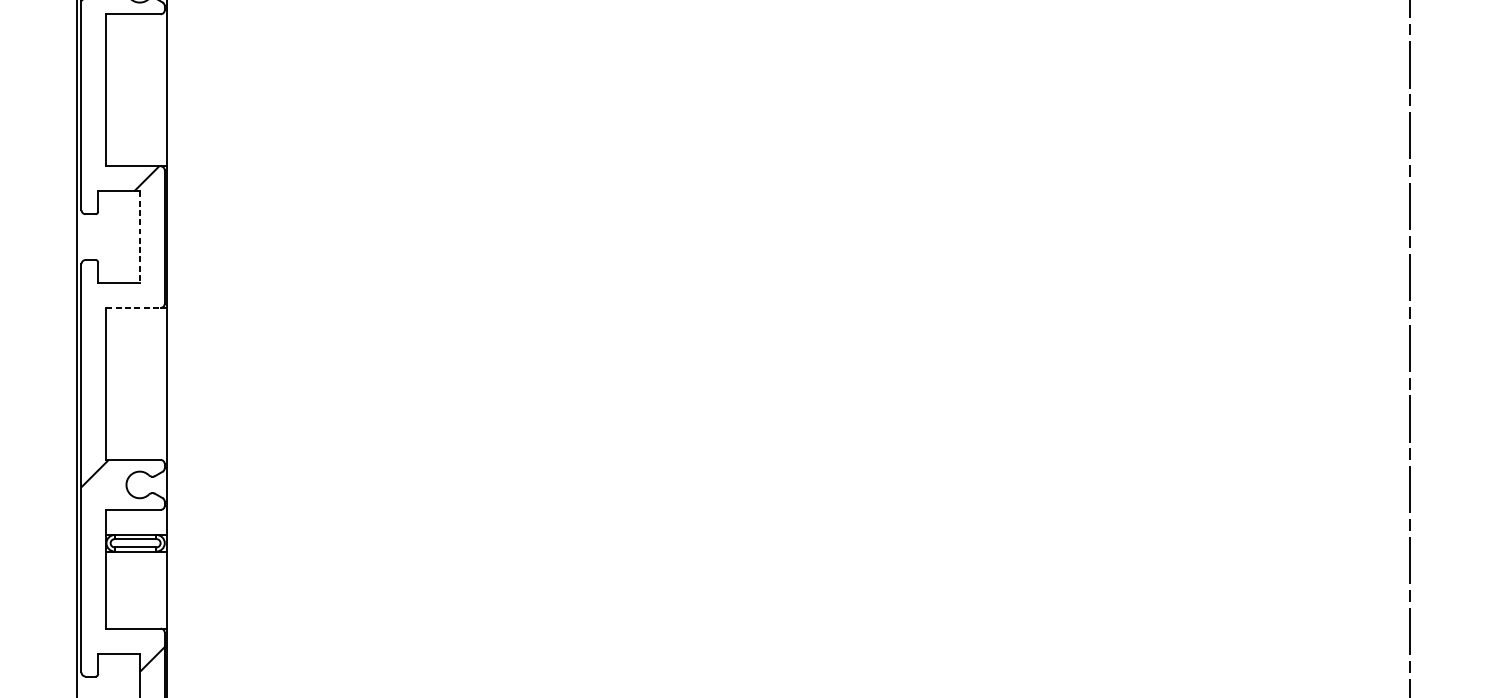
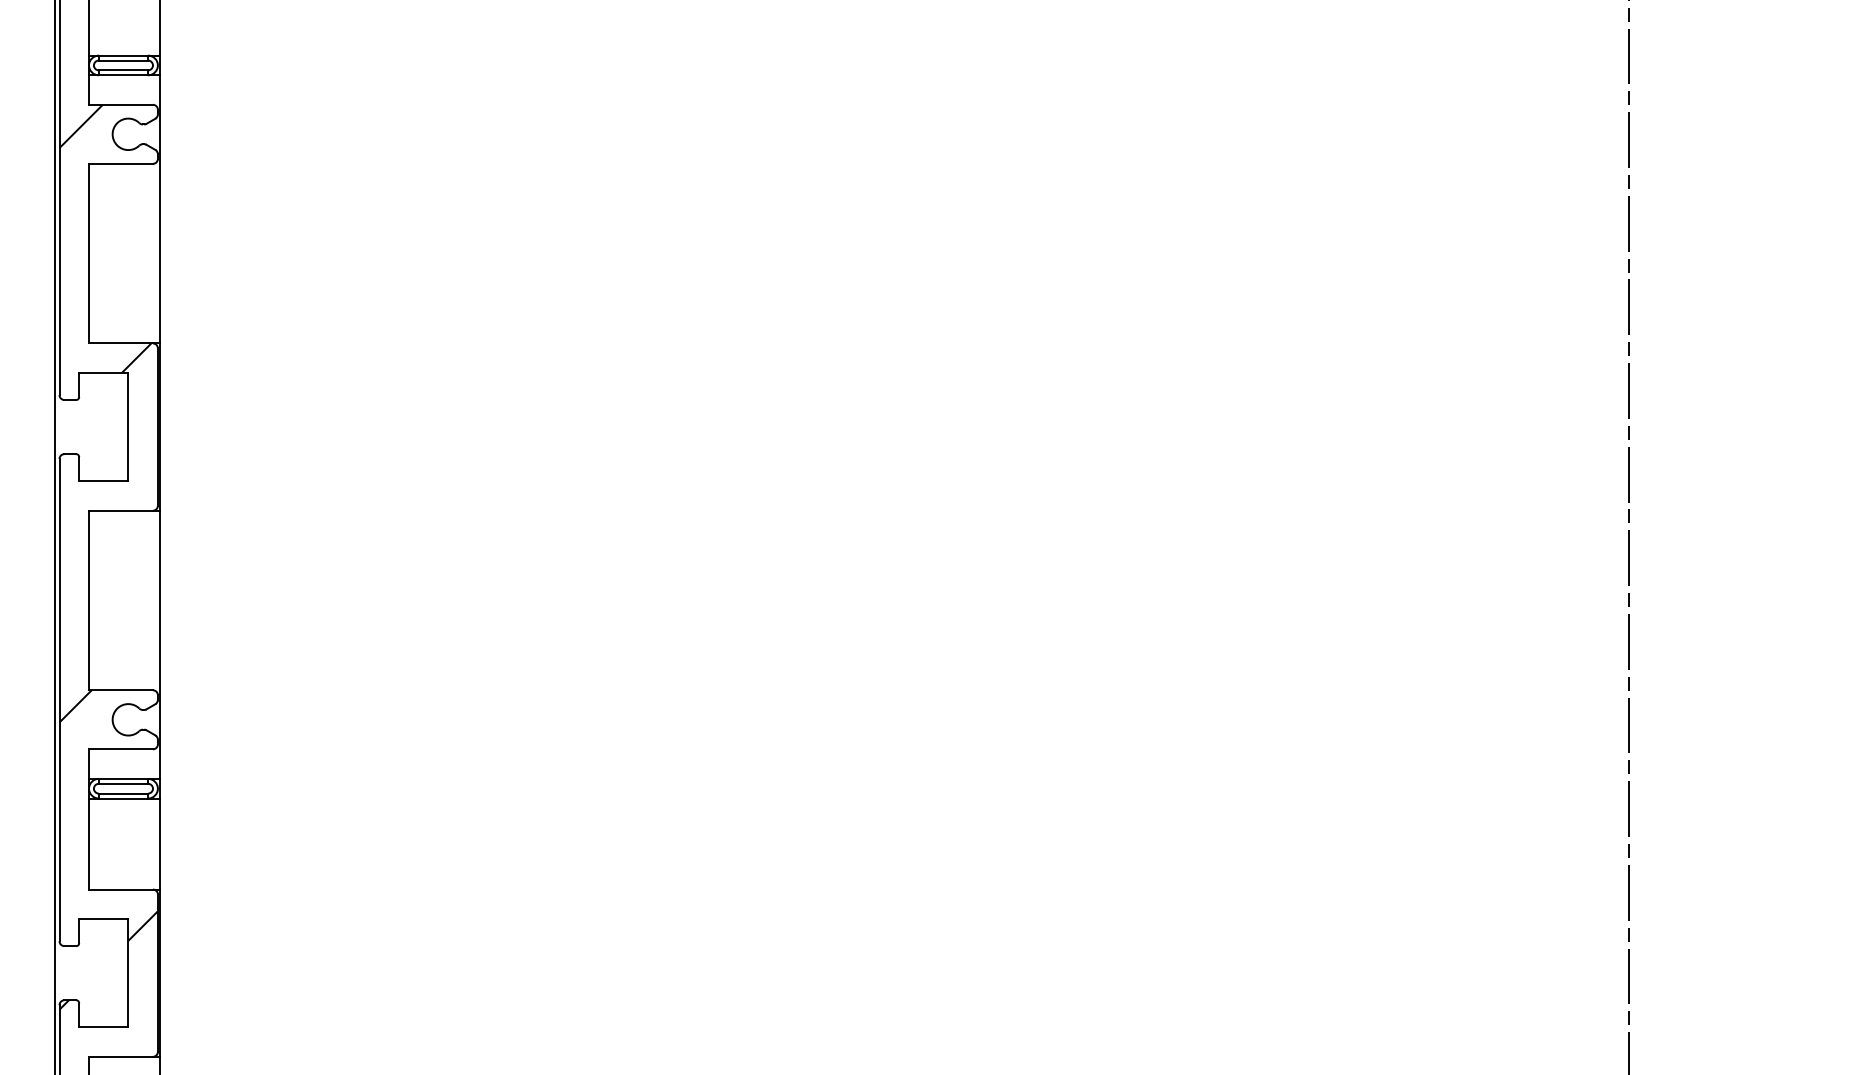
line: (139, 237) -> (128, 427), dashed -> solid
line: (133, 307) -> (121, 510), dashed -> solid

